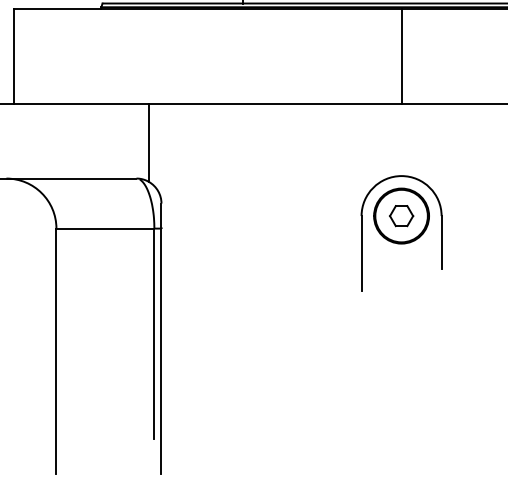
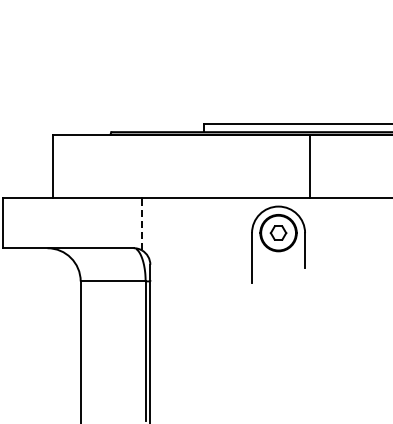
line: (149, 142) -> (142, 224), solid -> dashed
part: (401, 233) -> (278, 244), moved

